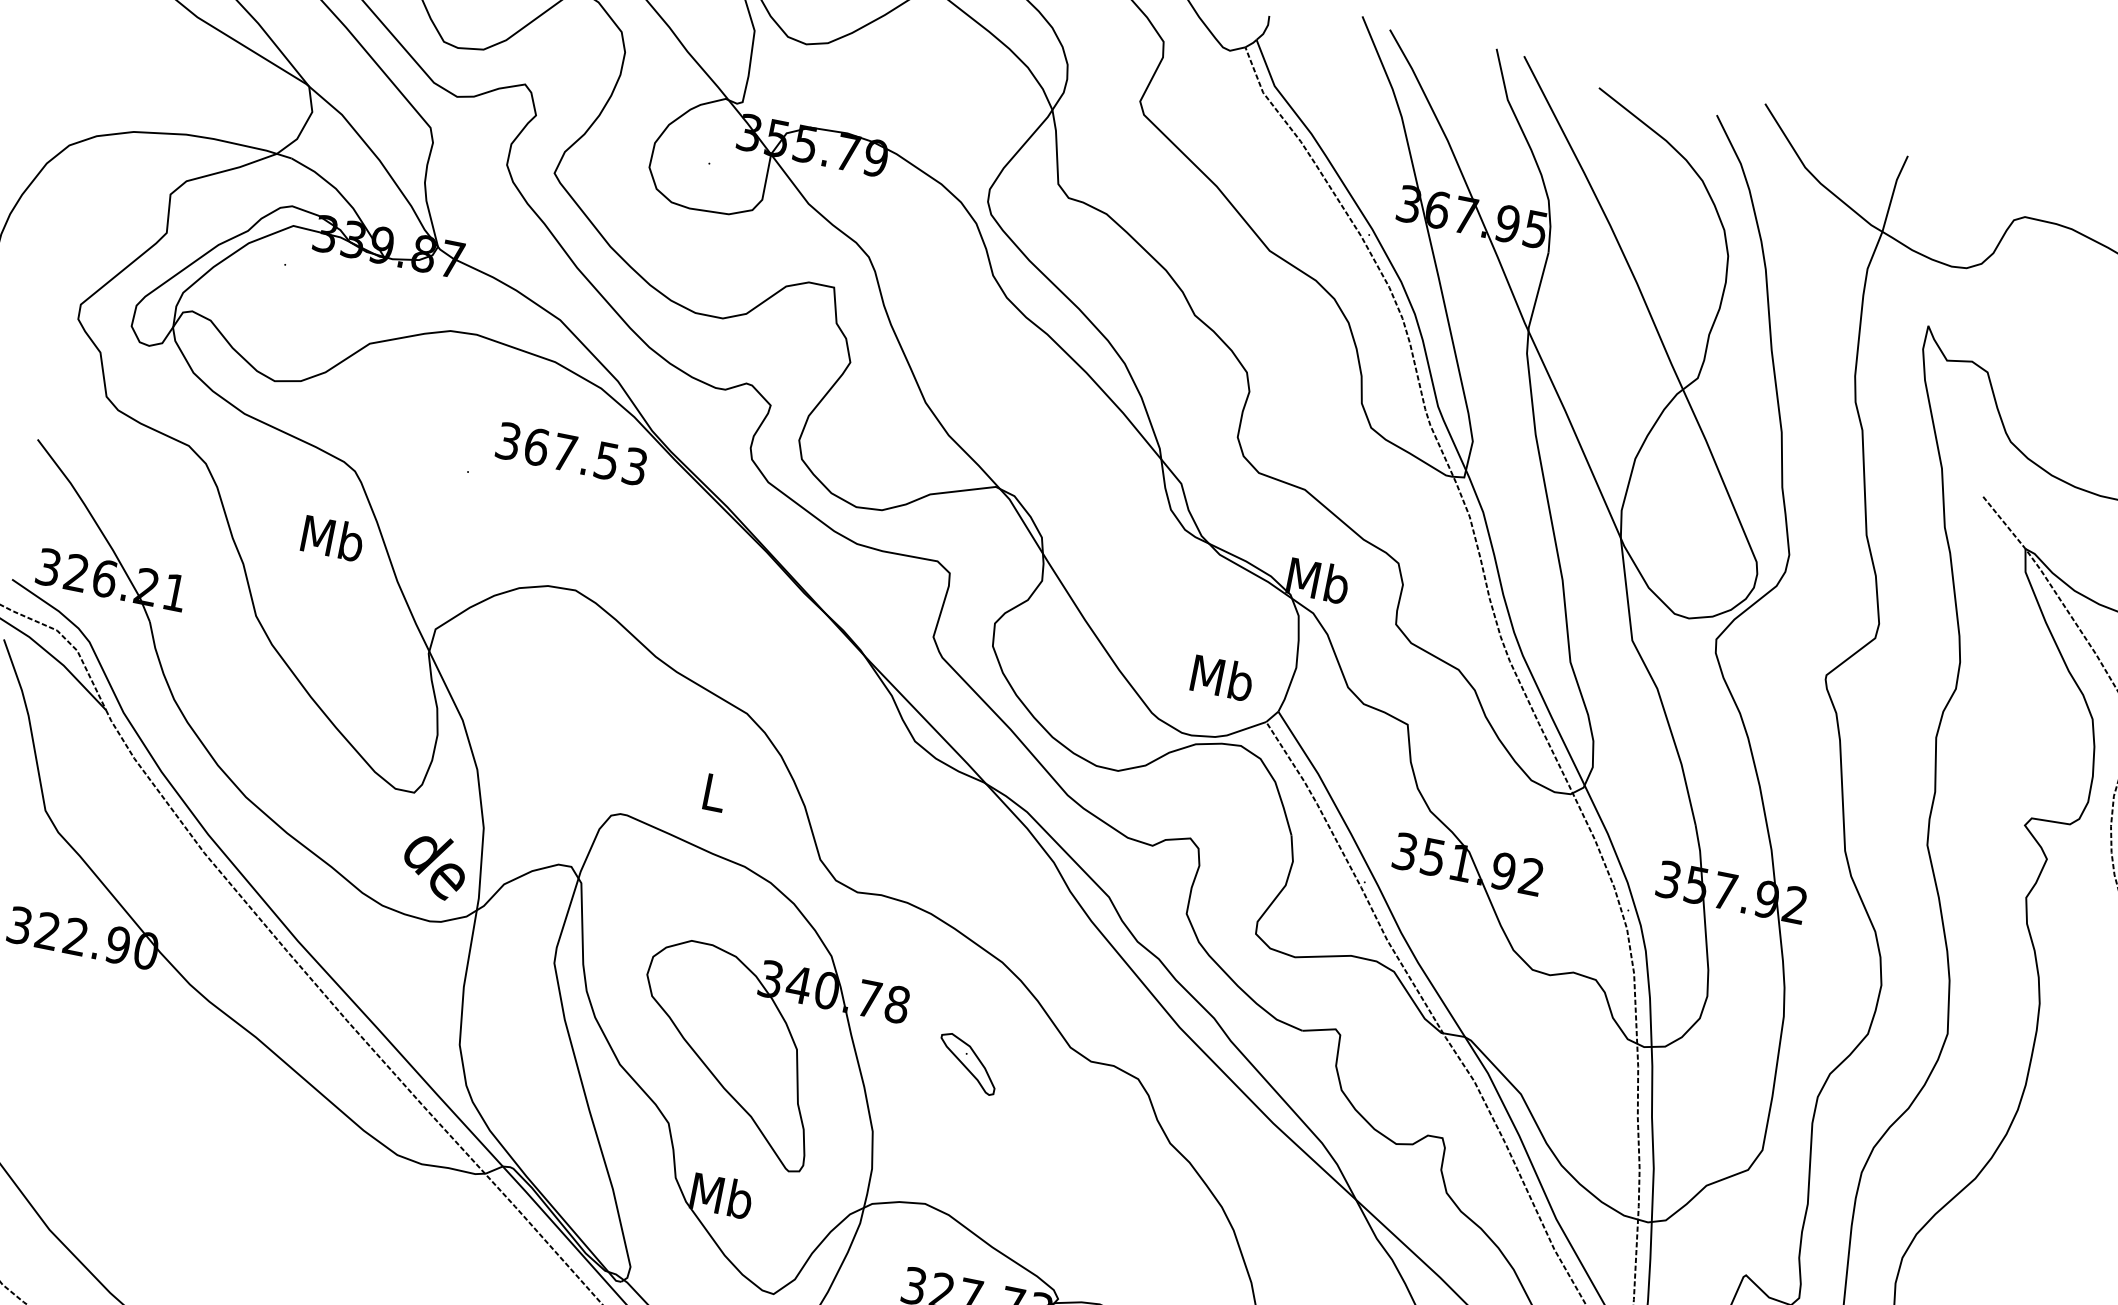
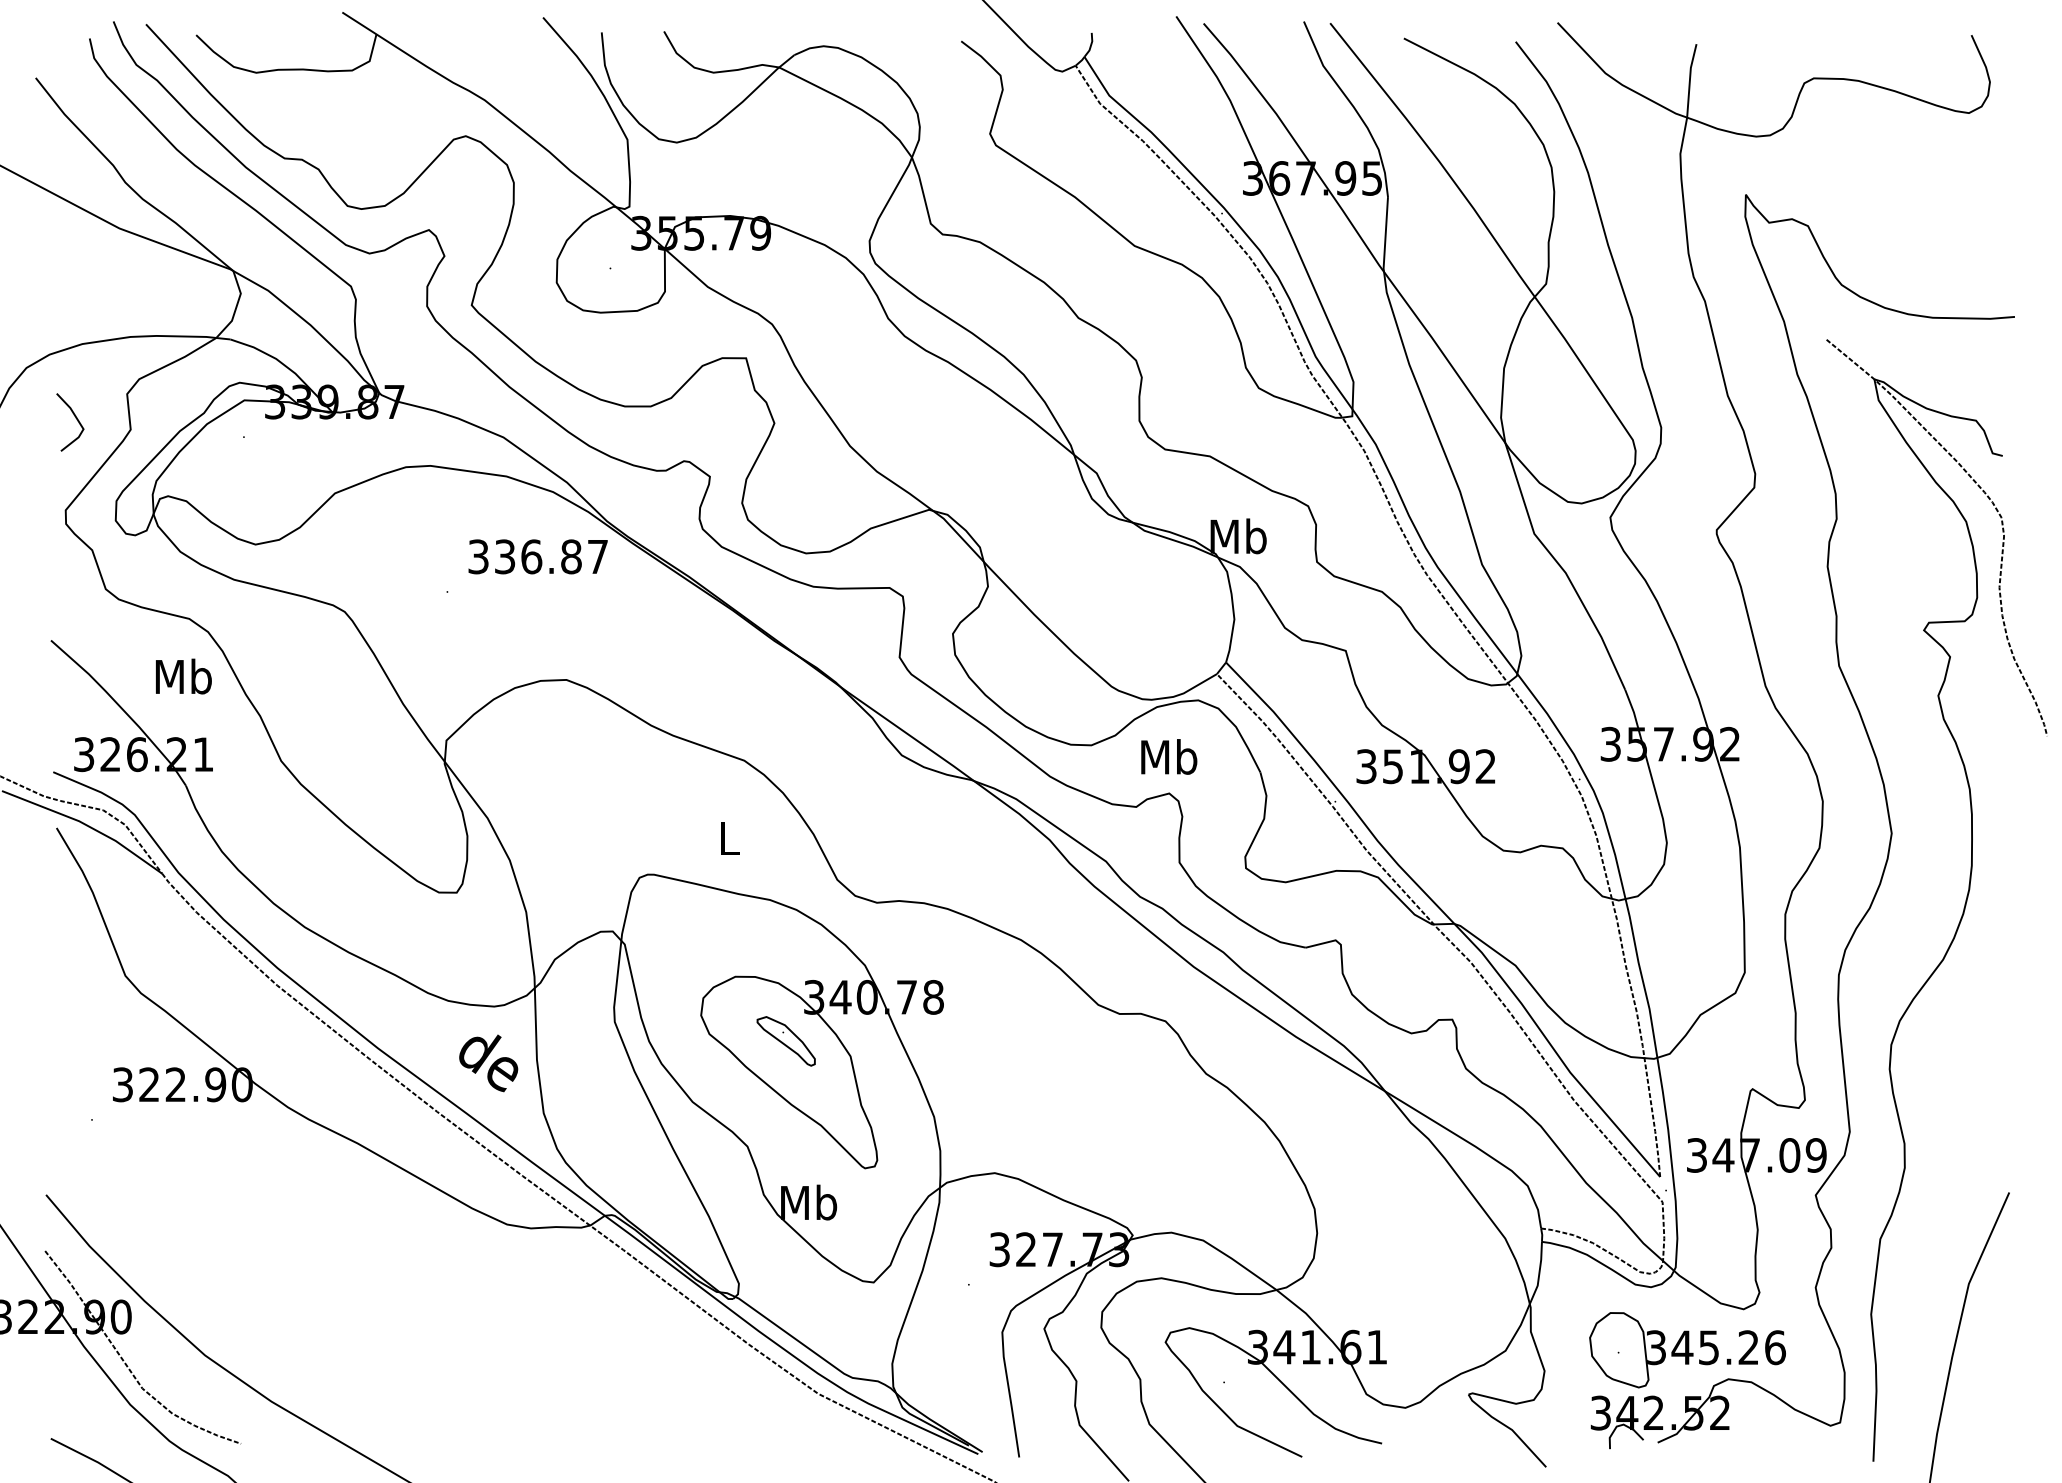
line: (110, 209) -> (75, 418), added
text: (584, 456) -> (550, 556), 367.53 -> 336.87
text: (332, 538) -> (183, 676), moved
text: (1222, 677) -> (1169, 756), moved
text: (434, 867) -> (488, 1063), moved
part: (967, 1063) -> (785, 1041), moved

